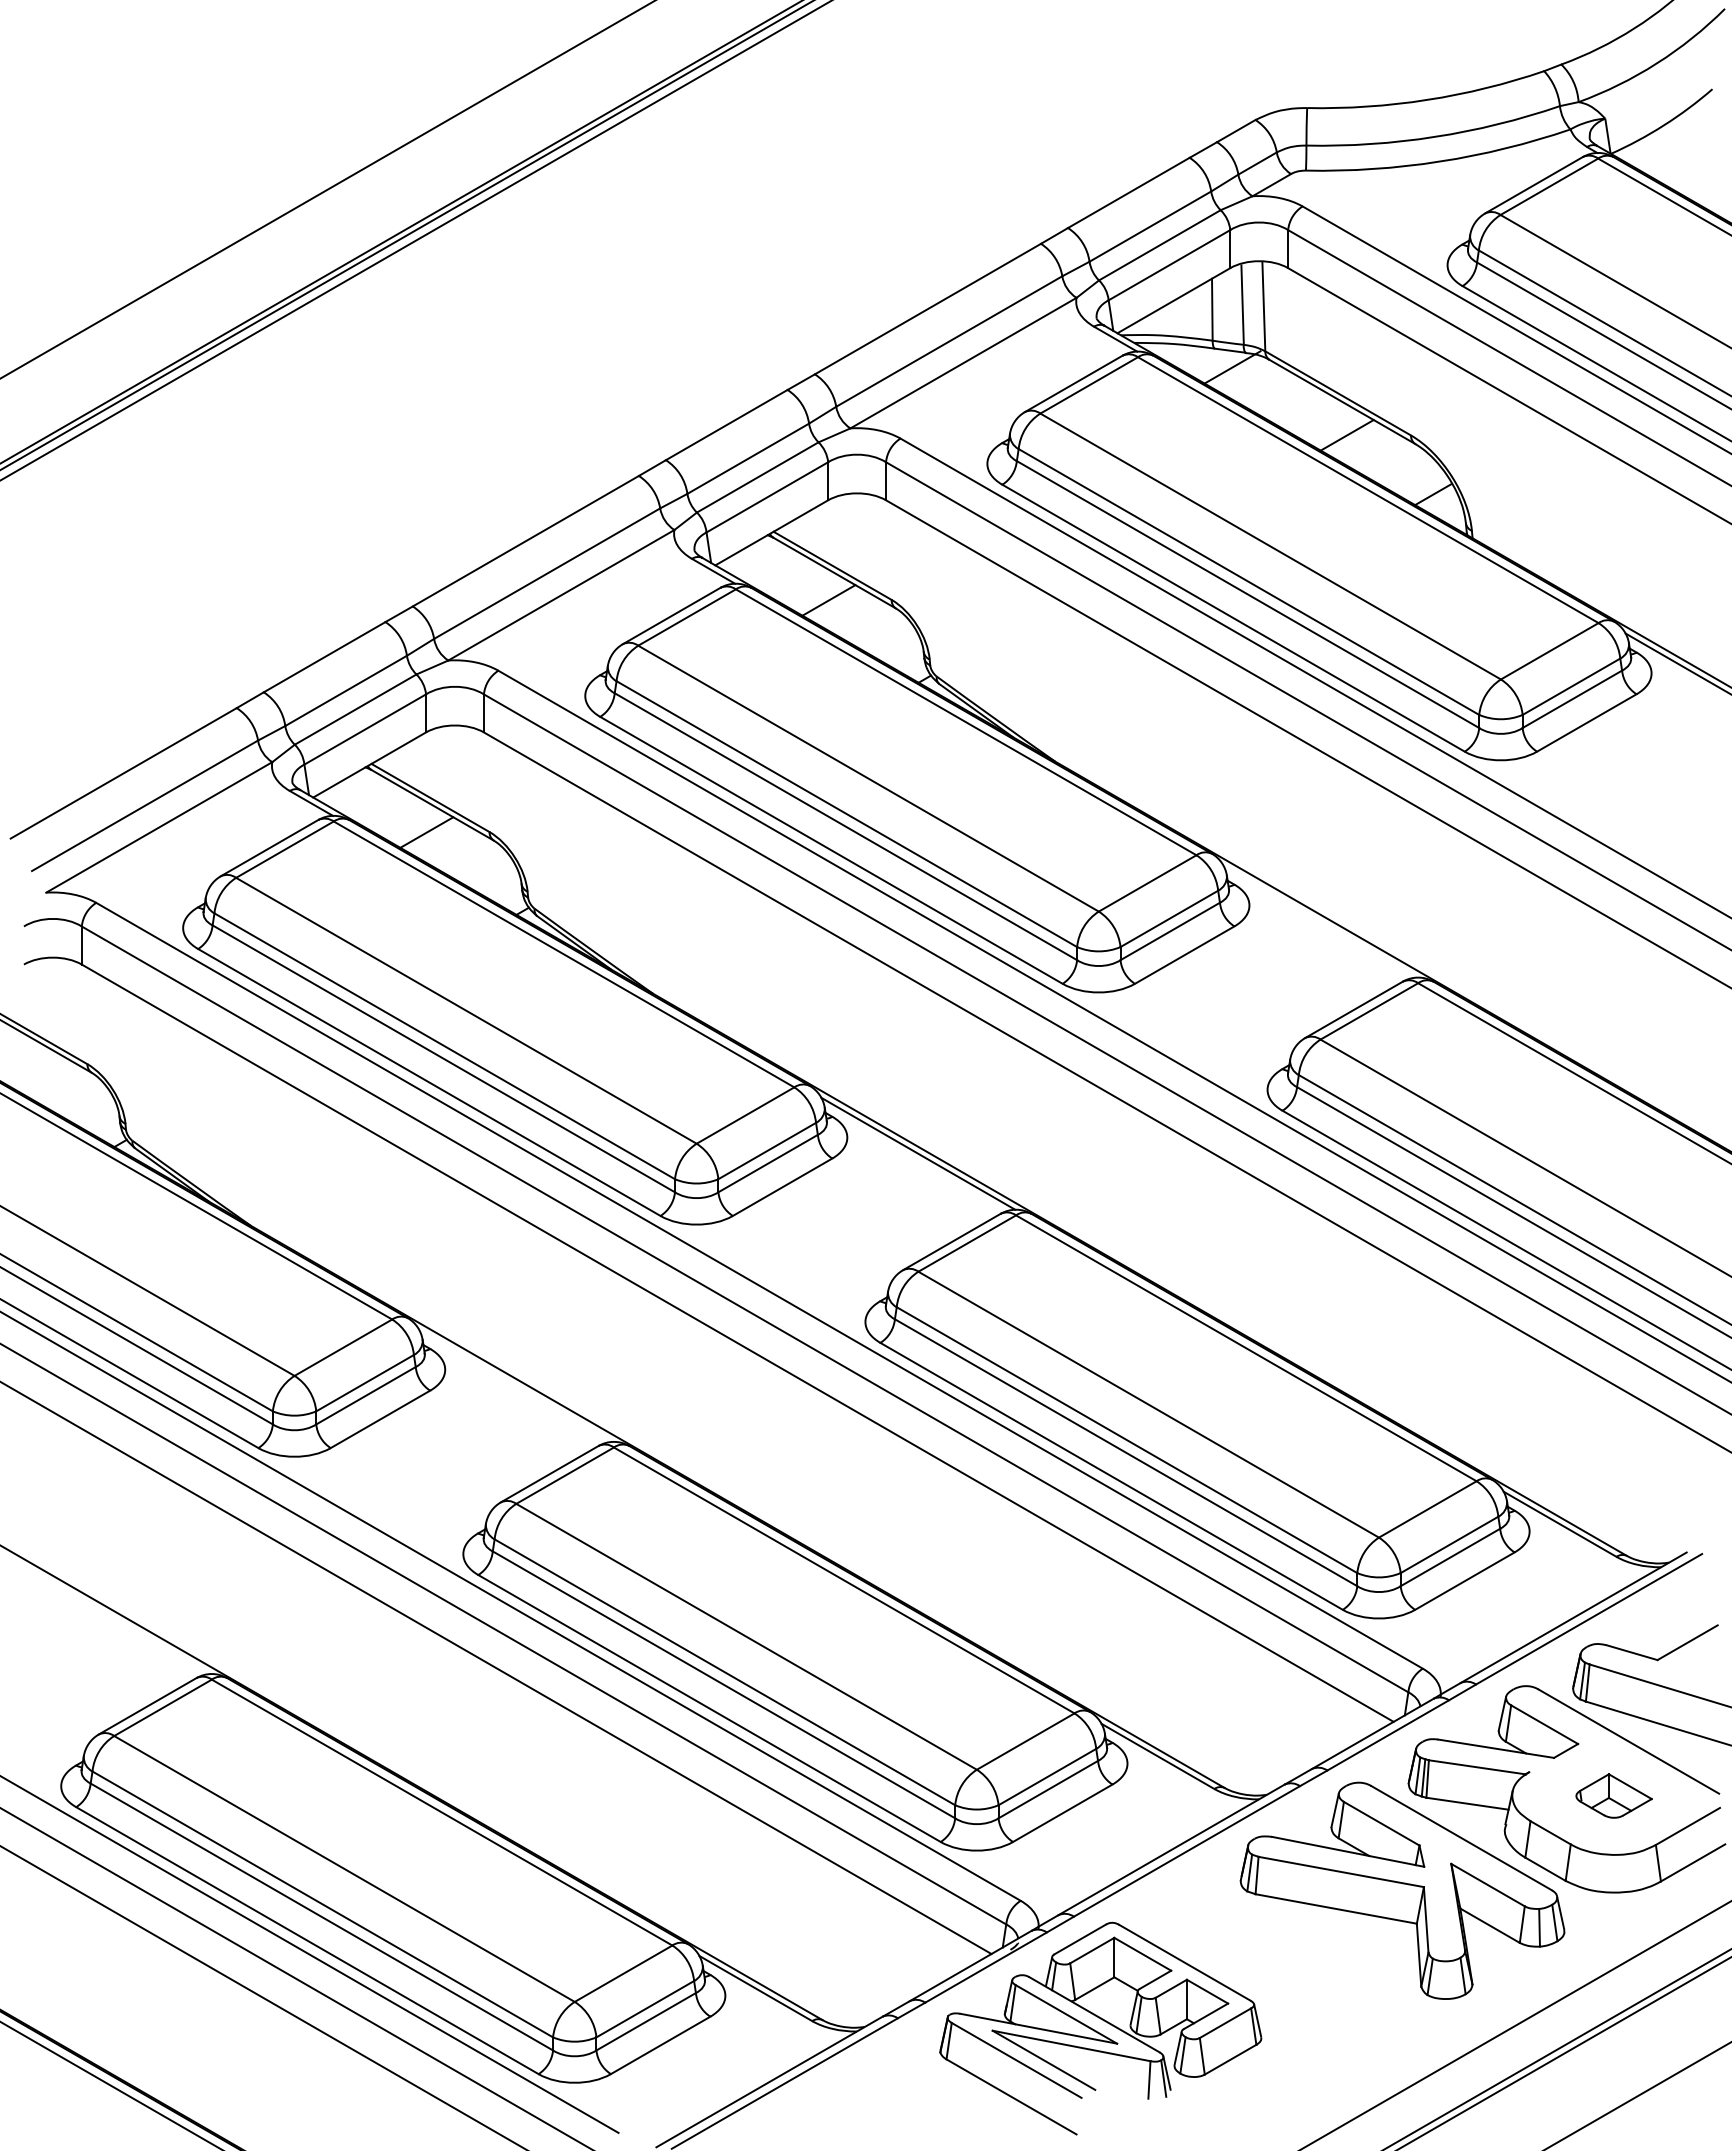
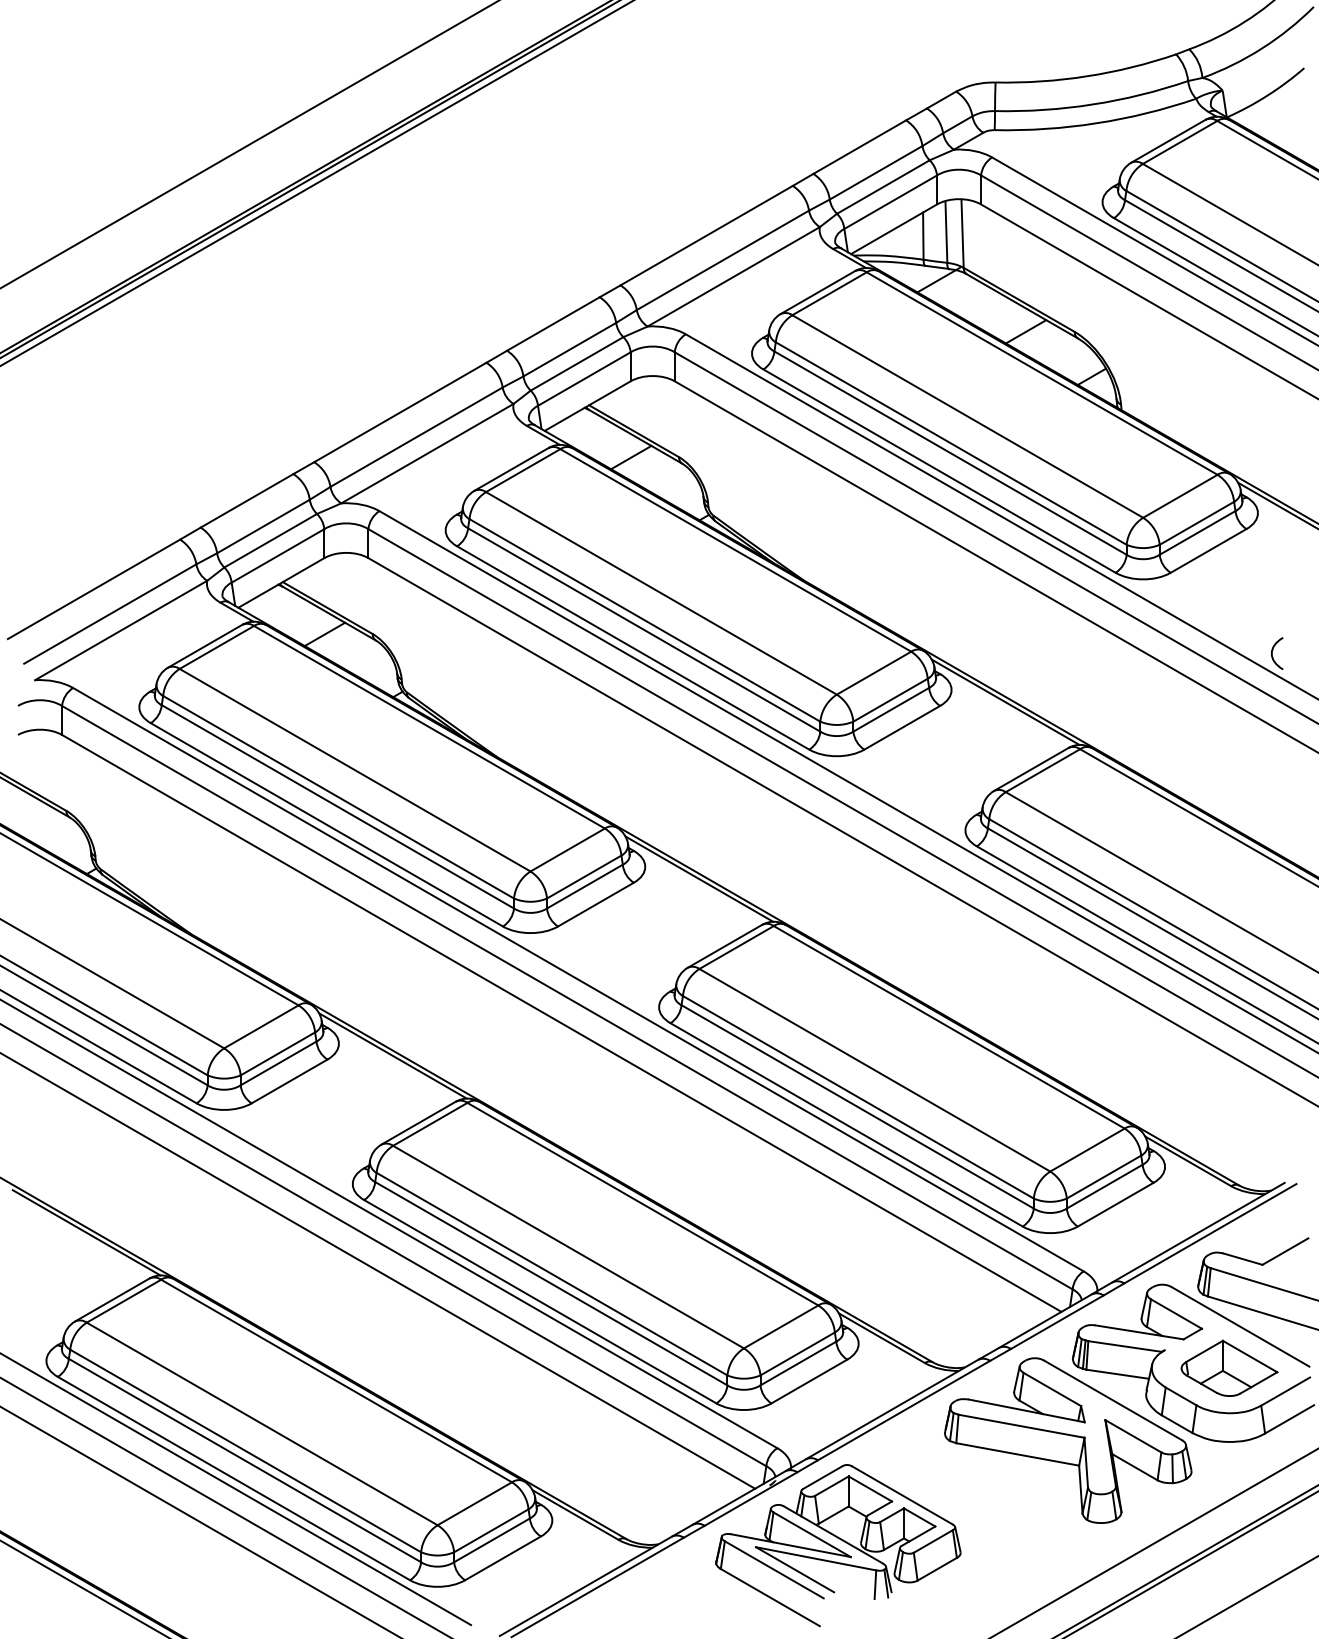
curve: (1670, 857) -> (1272, 653), added
line: (1320, 921) -> (1005, 702), added
line: (516, 1385) -> (393, 1055), added
line: (114, 1618) -> (87, 1233), added
part: (1613, 1795) -> (1228, 1367), size x1.67

